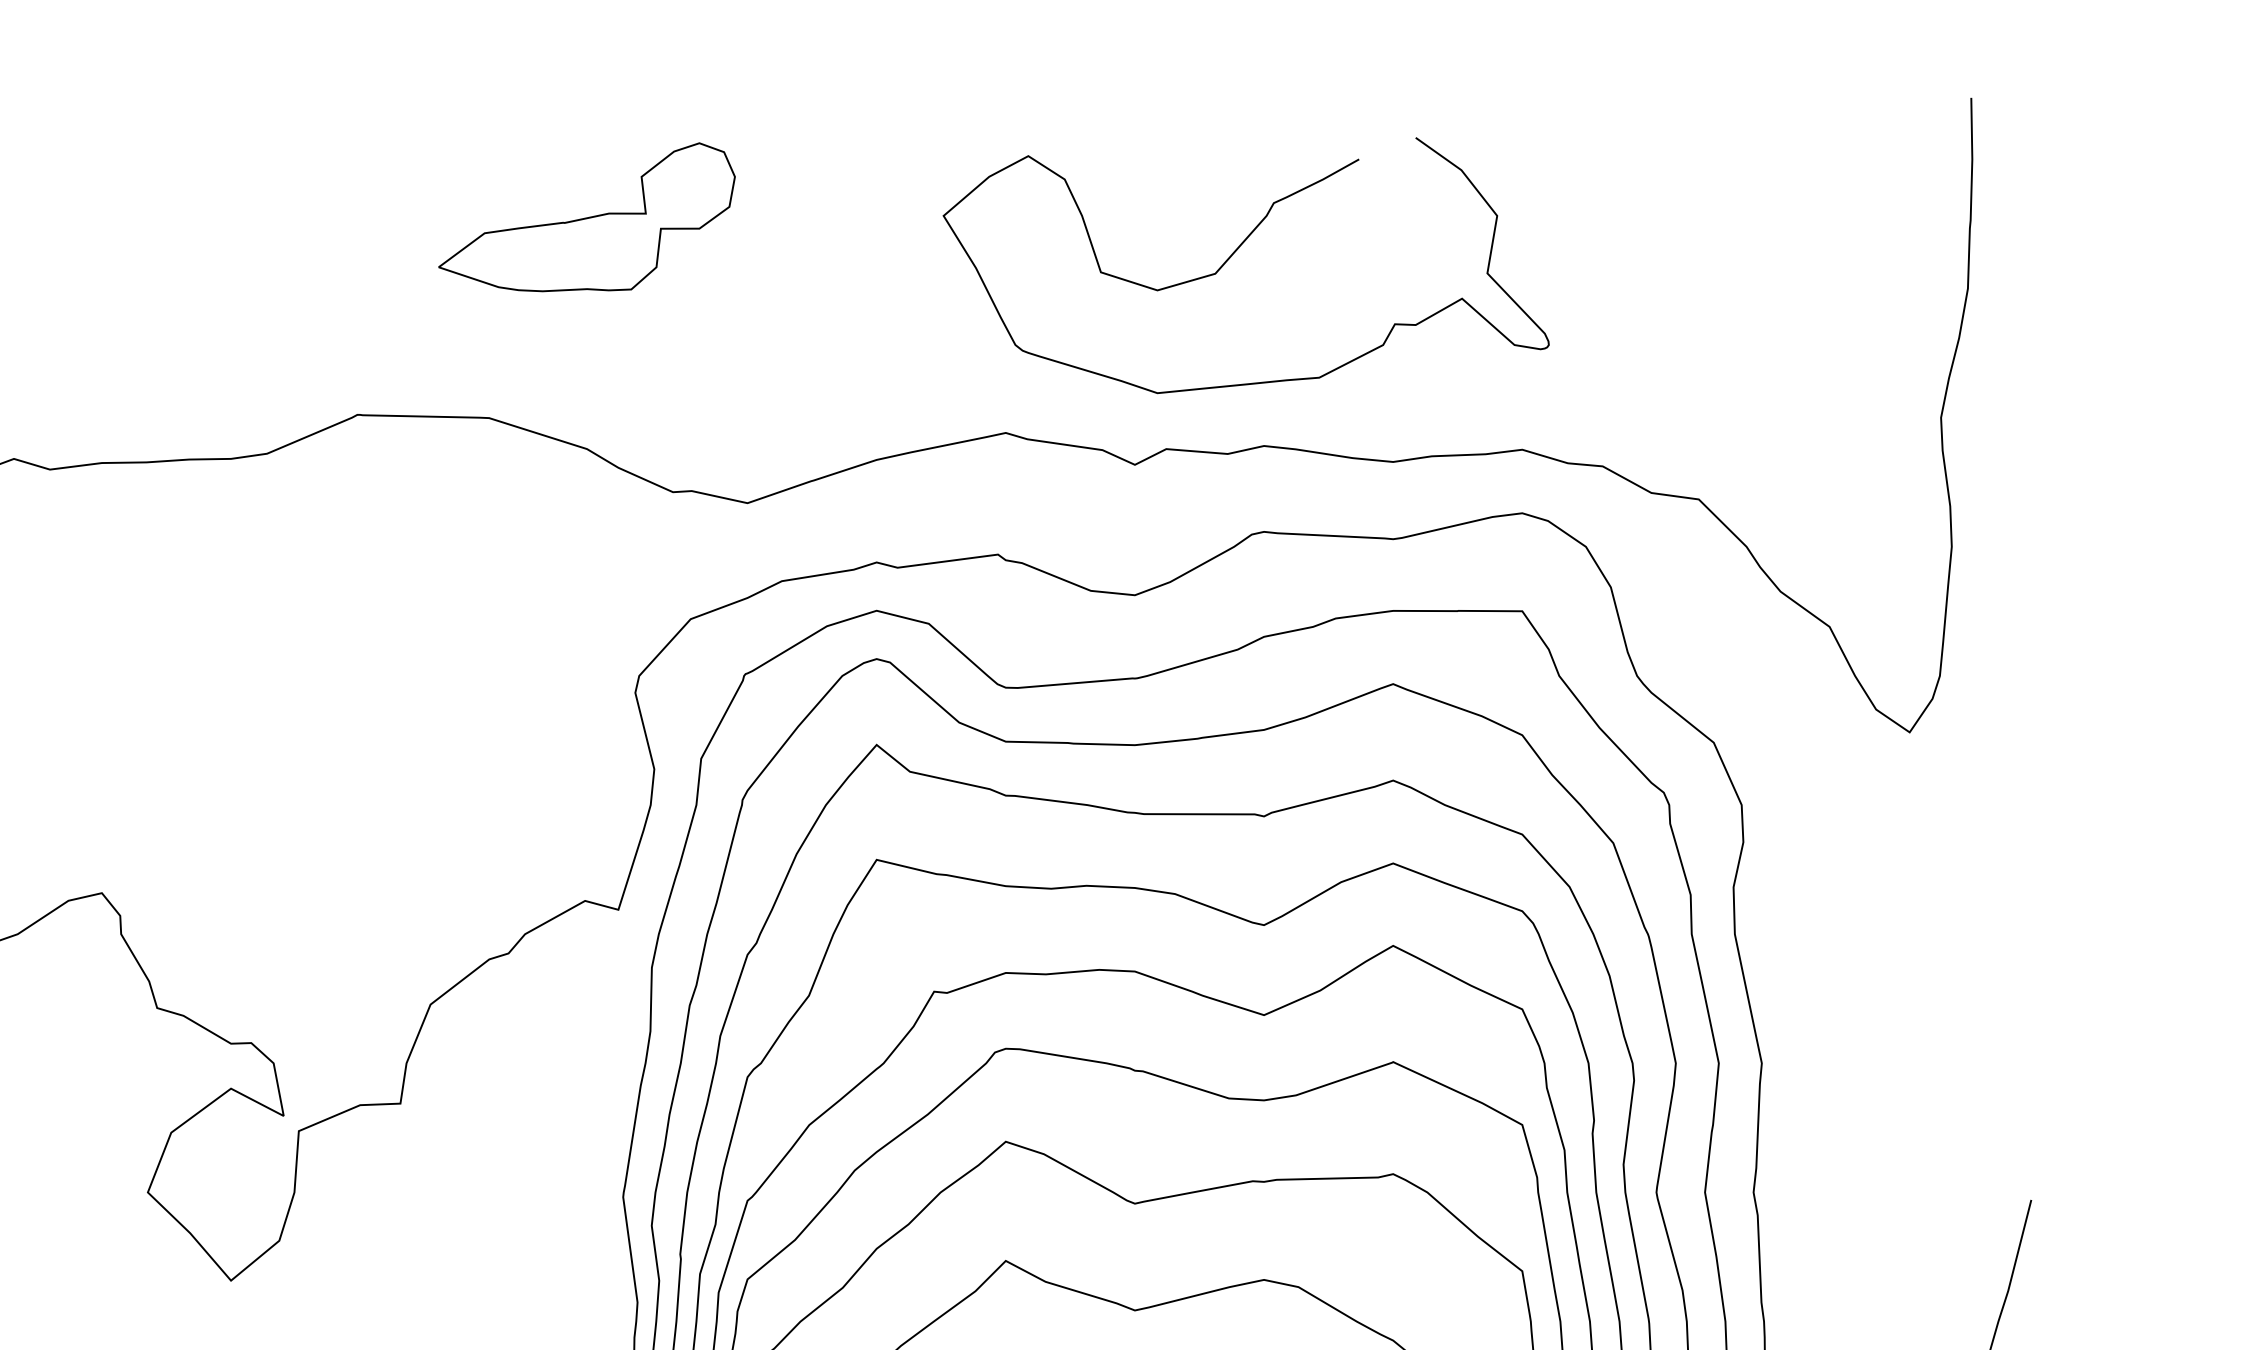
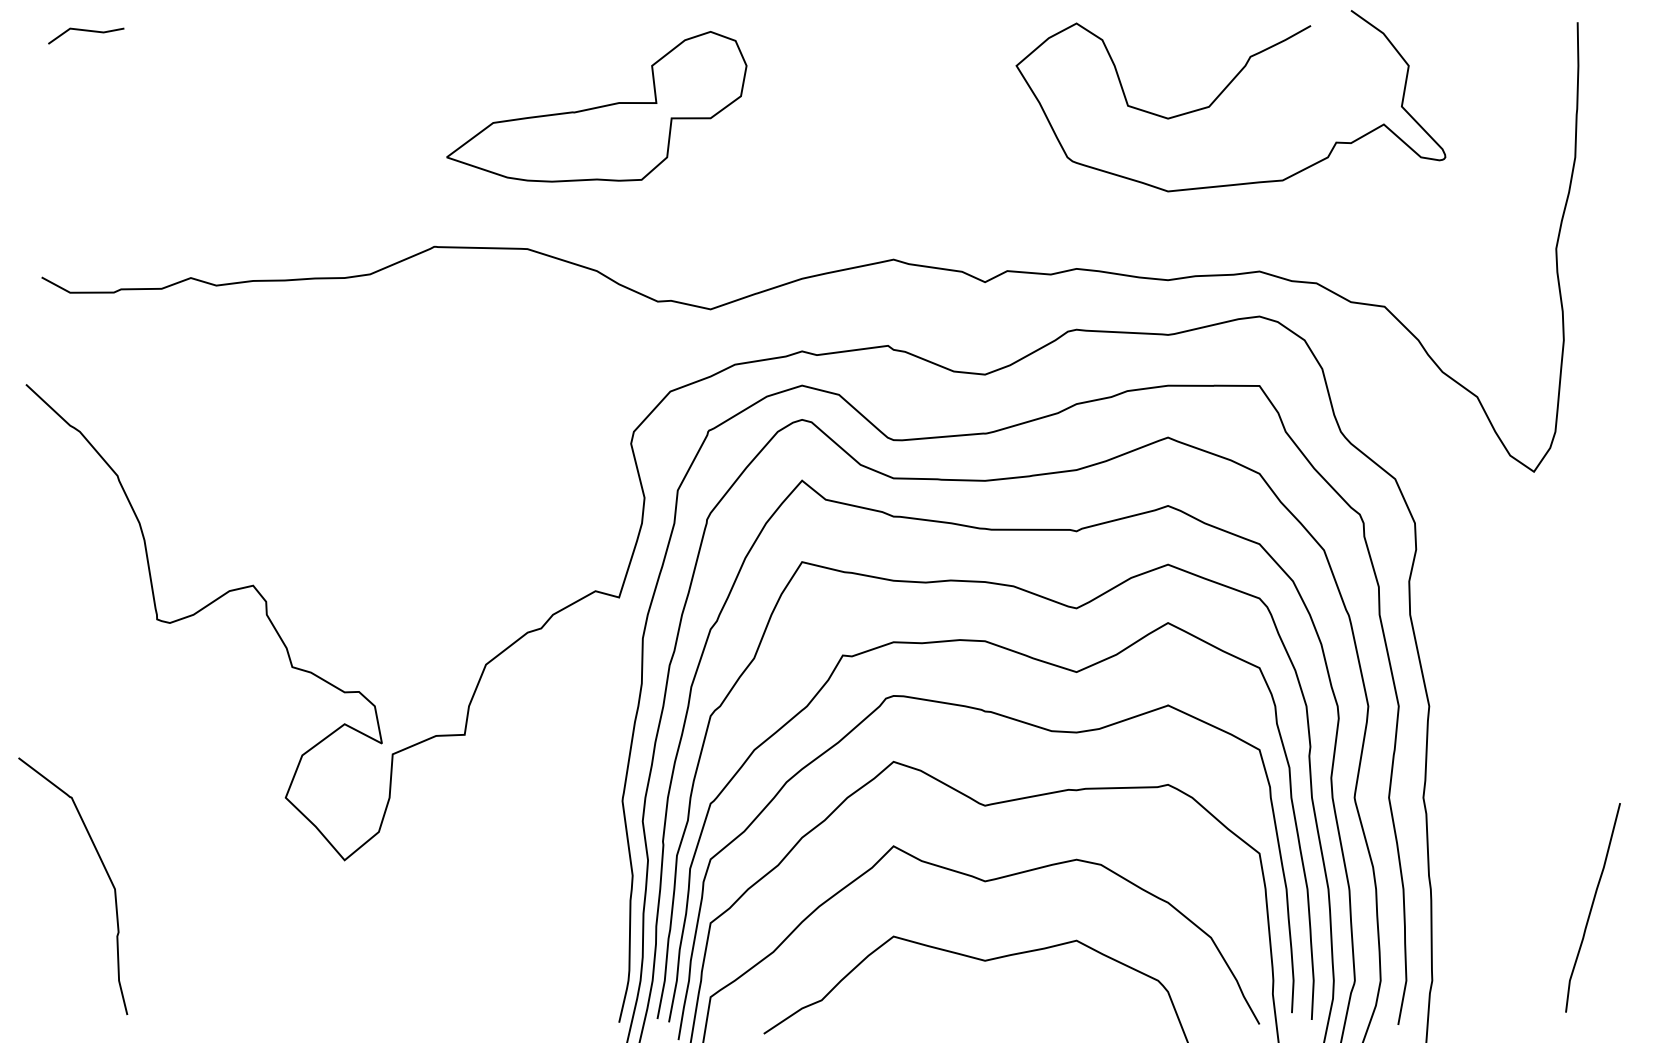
part: (586, 216) -> (596, 106), size x1.43
curve: (1234, 254) -> (1222, 93), moved

